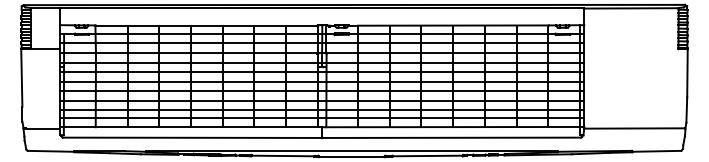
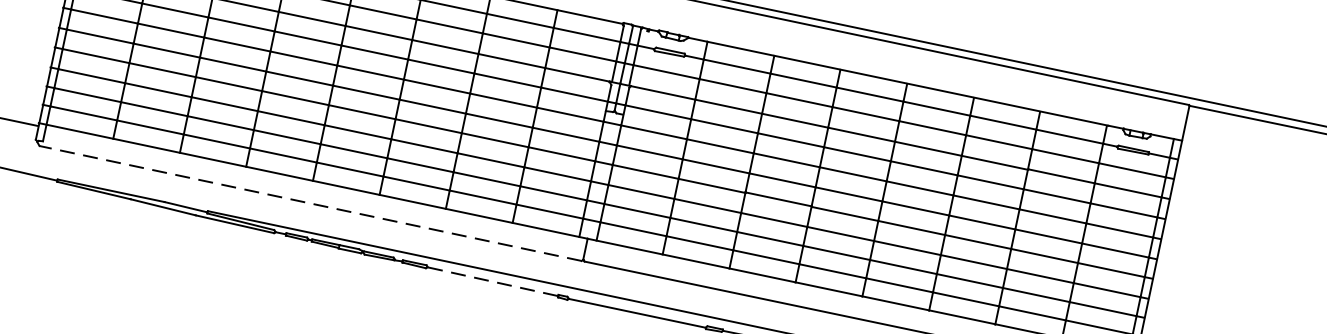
line: (191, 137) -> (309, 202), solid -> dashed
line: (282, 155) -> (492, 280), solid -> dashed

